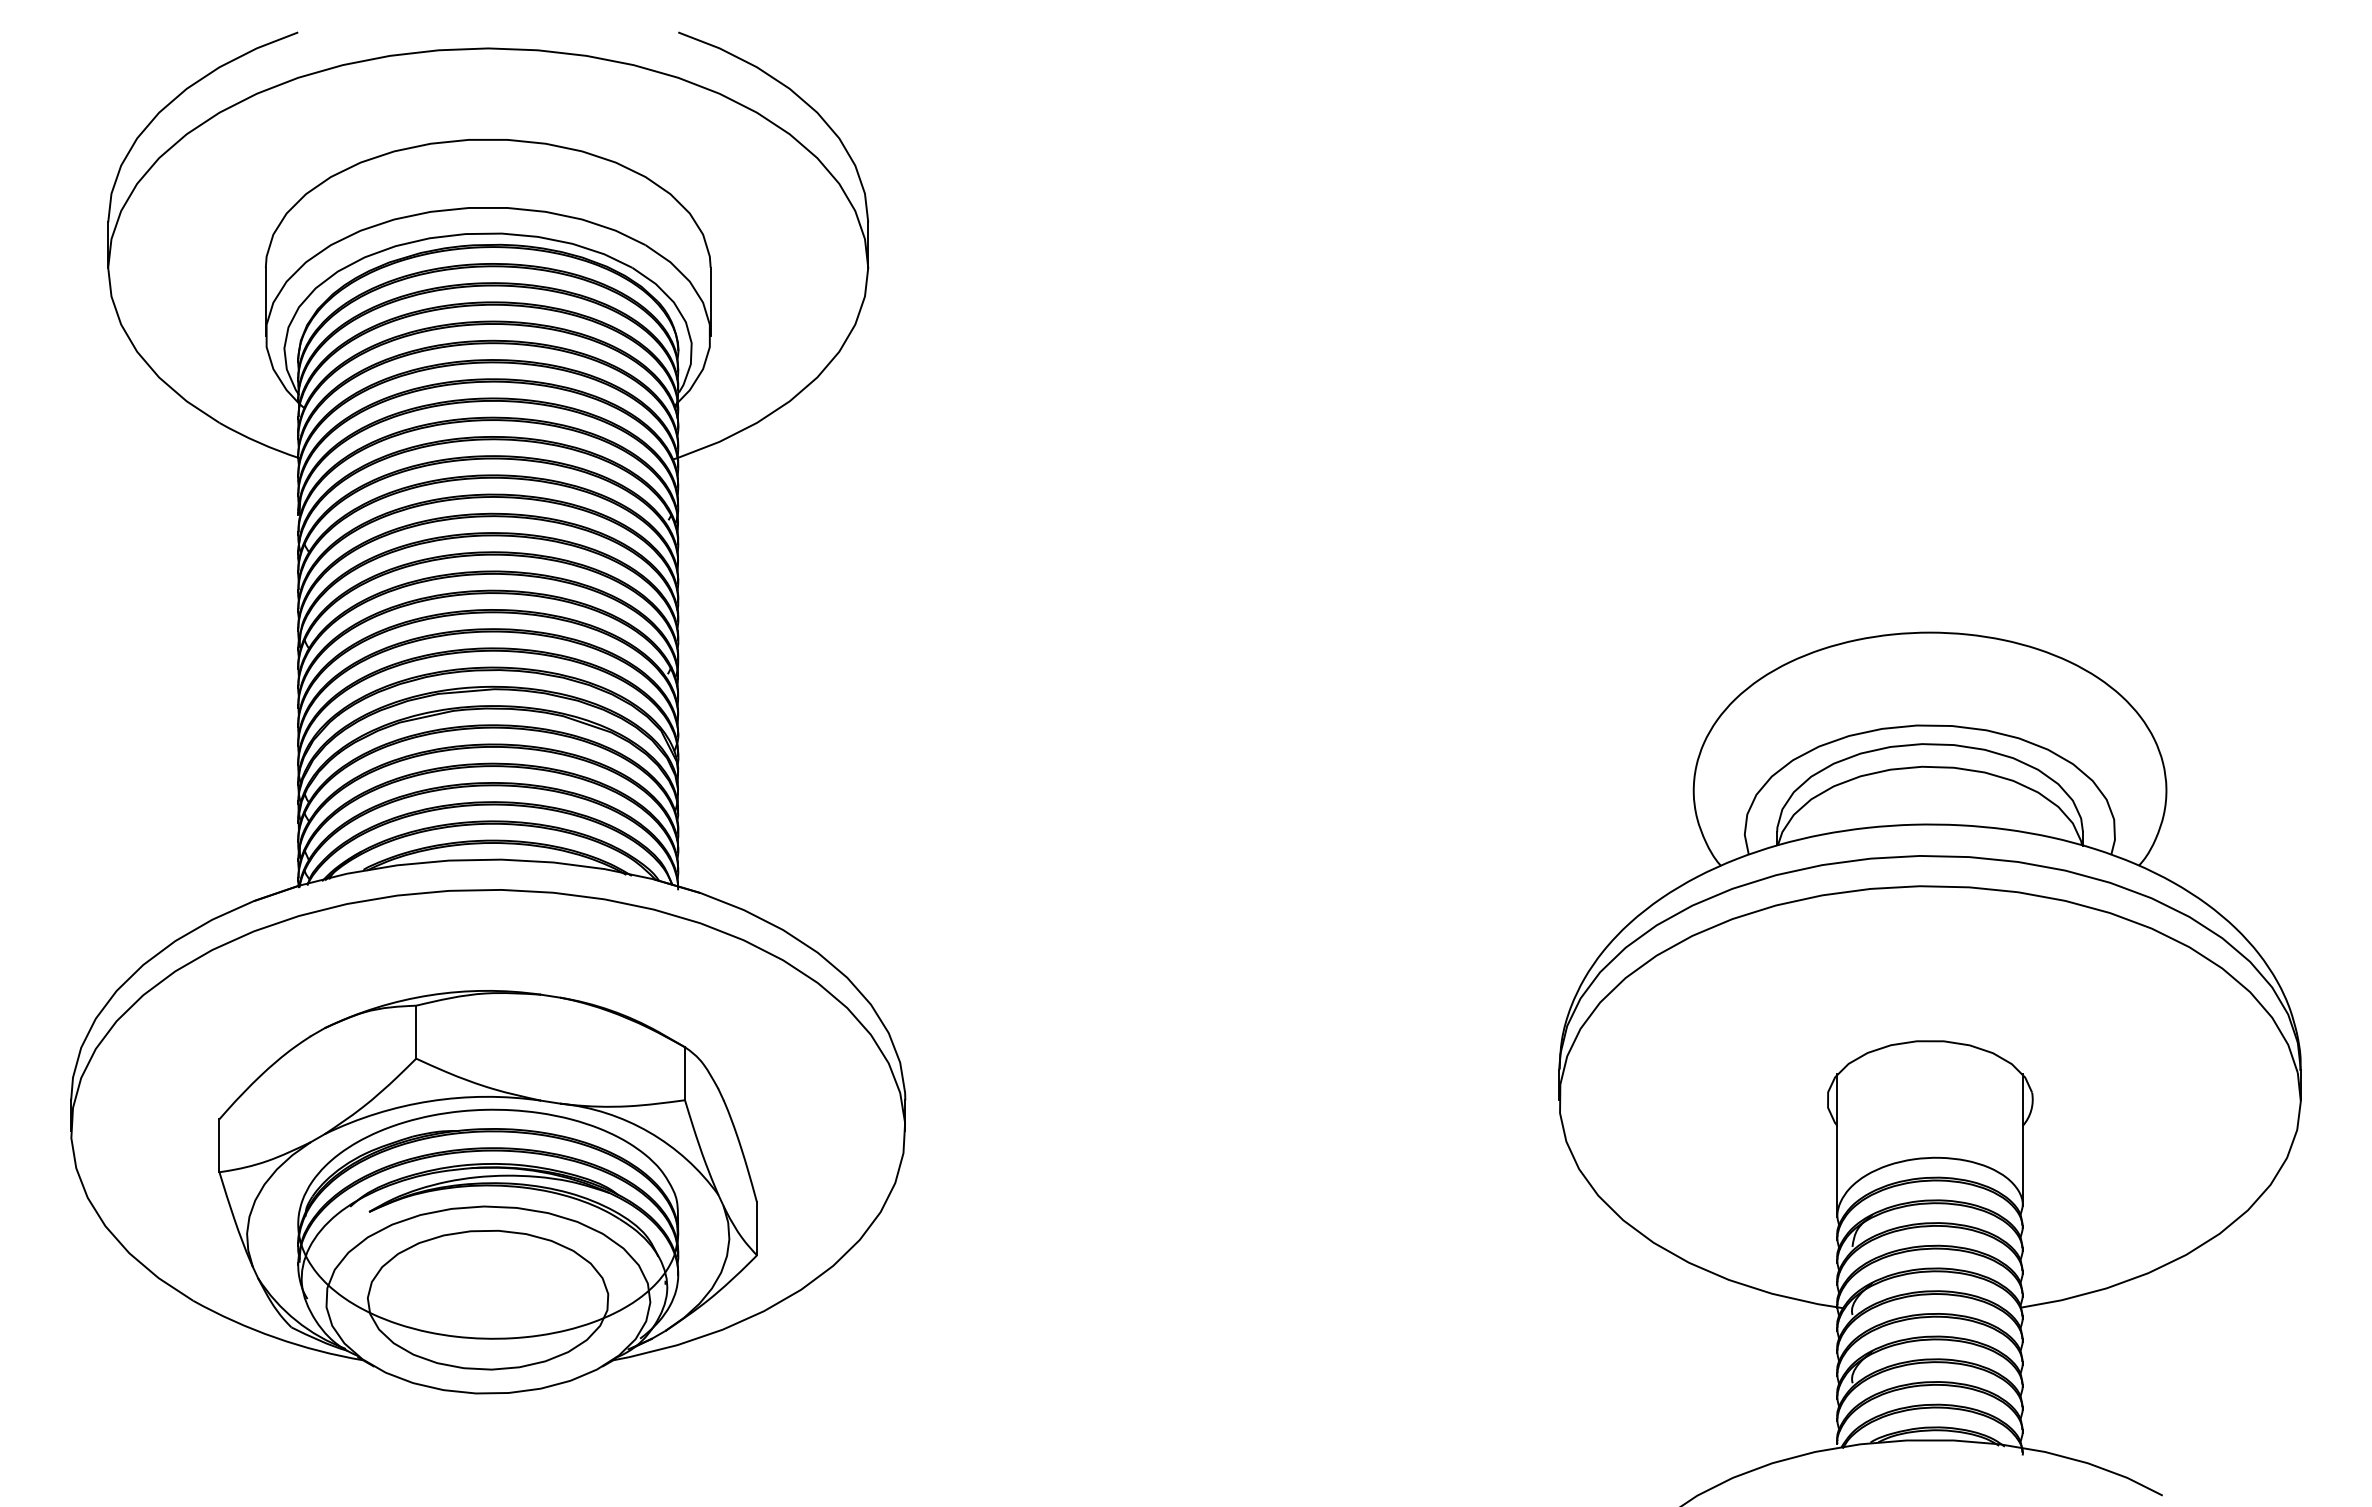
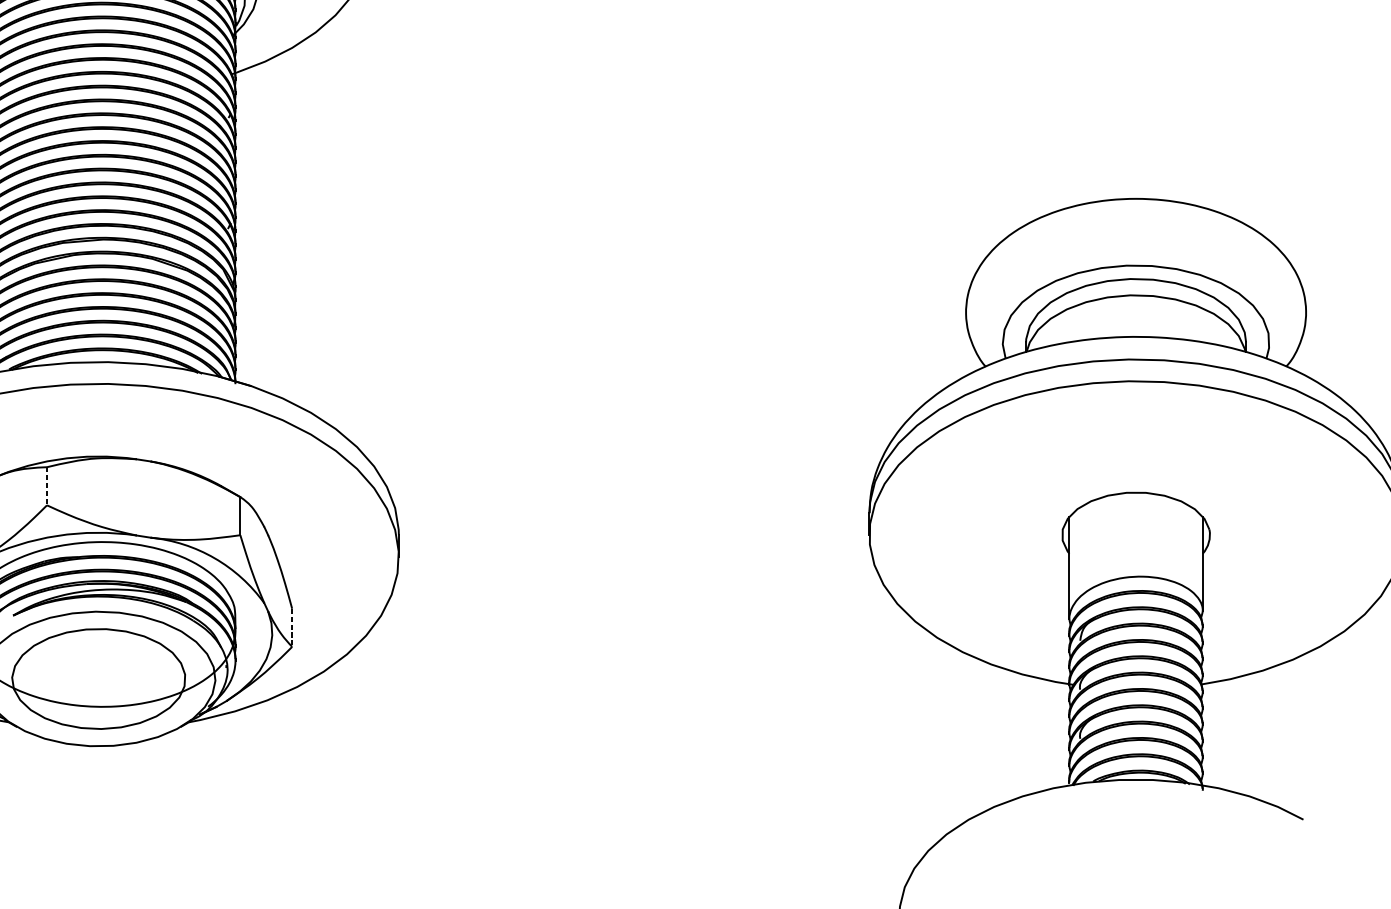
line: (416, 1032) -> (47, 486), solid -> dashed
line: (757, 1229) -> (292, 628), solid -> dashed

